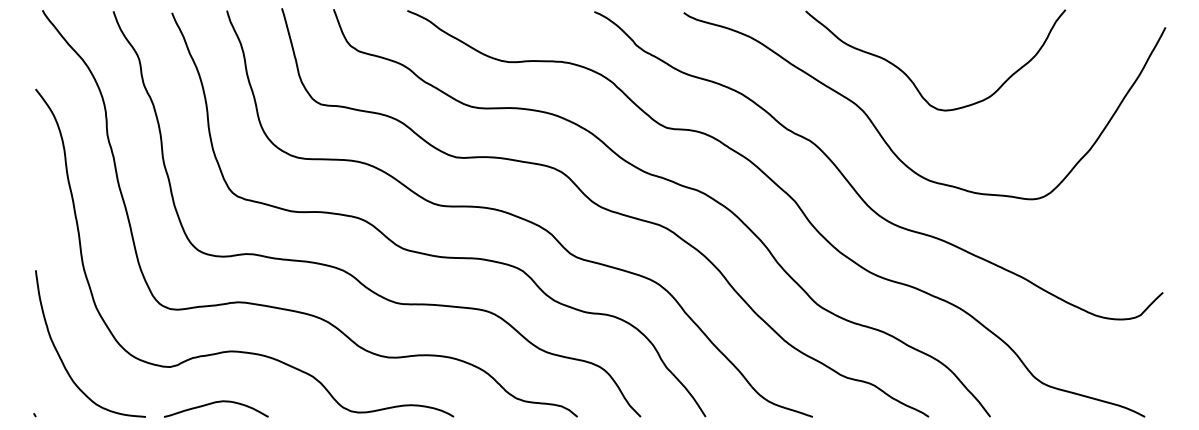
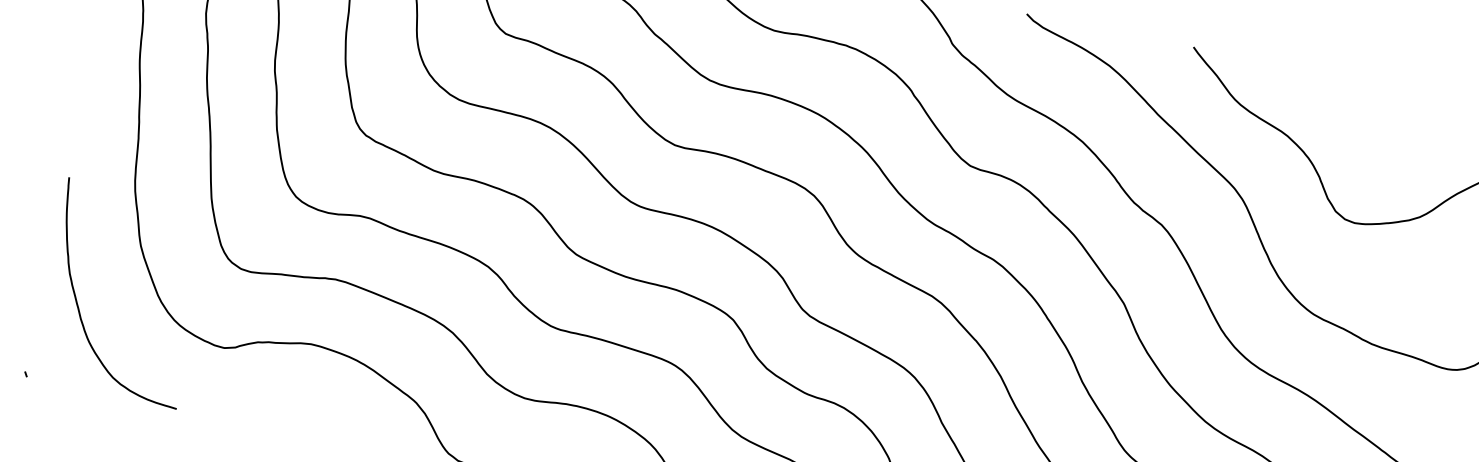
curve: (215, 403) -> (275, 410), removed

